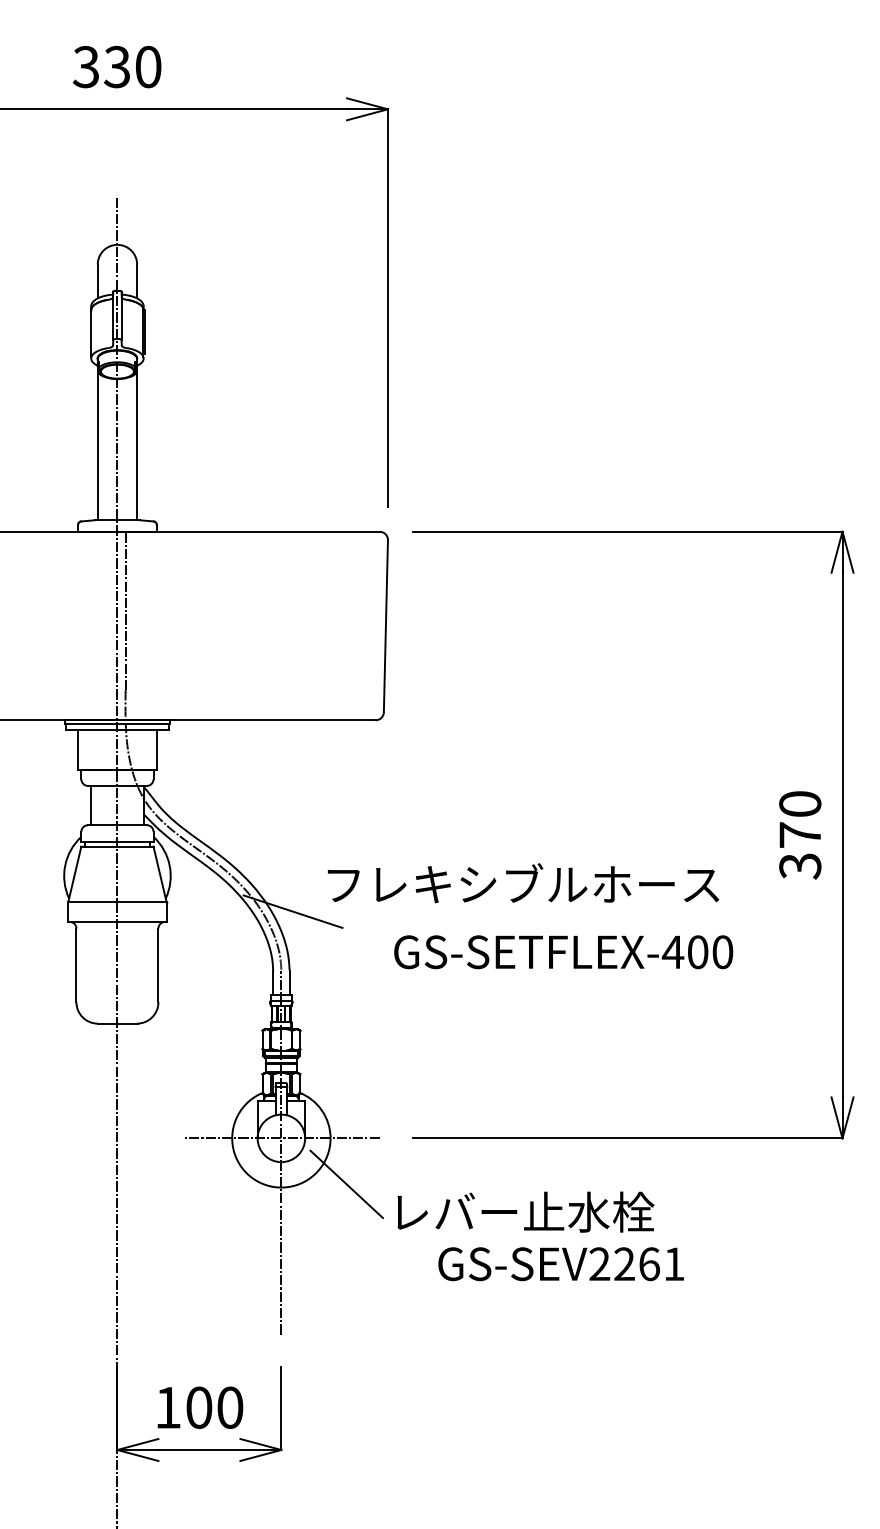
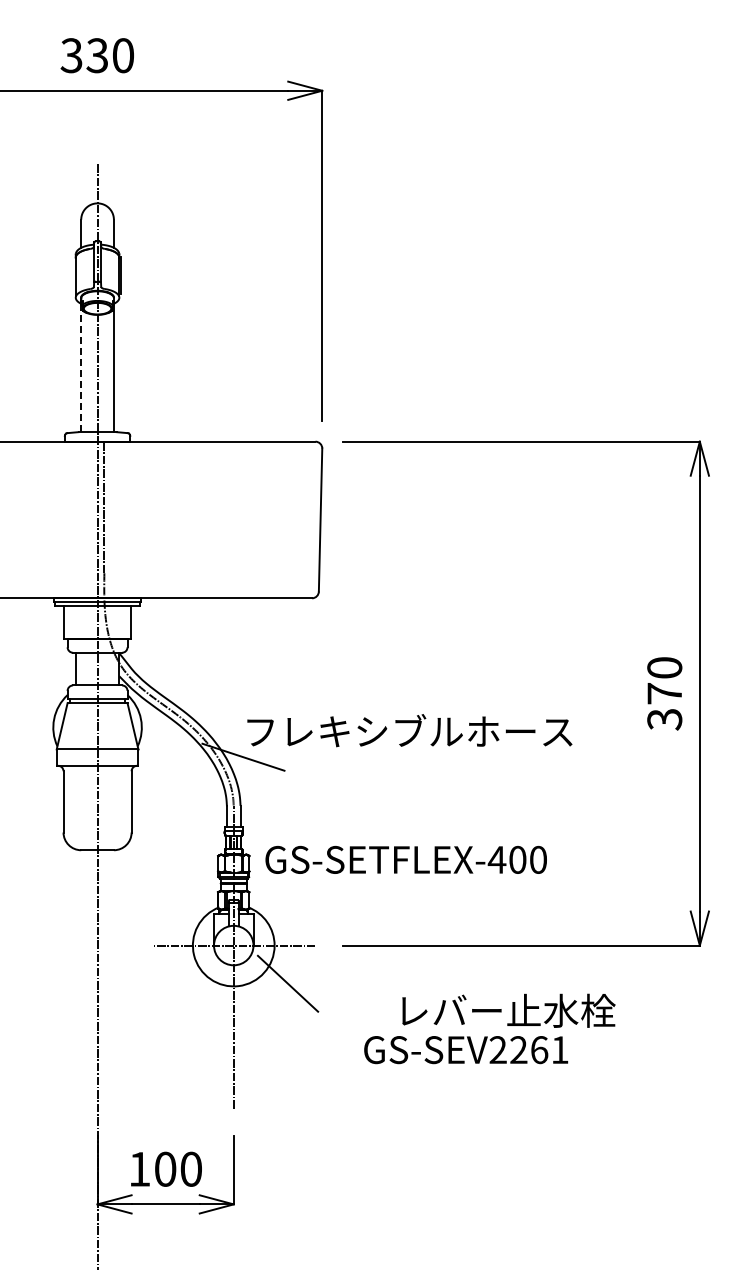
line: (98, 442) -> (81, 367), solid -> dashed
text: (523, 883) -> (409, 730), moved
text: (562, 951) -> (405, 859), moved
text: (525, 1211) -> (508, 1010), moved

